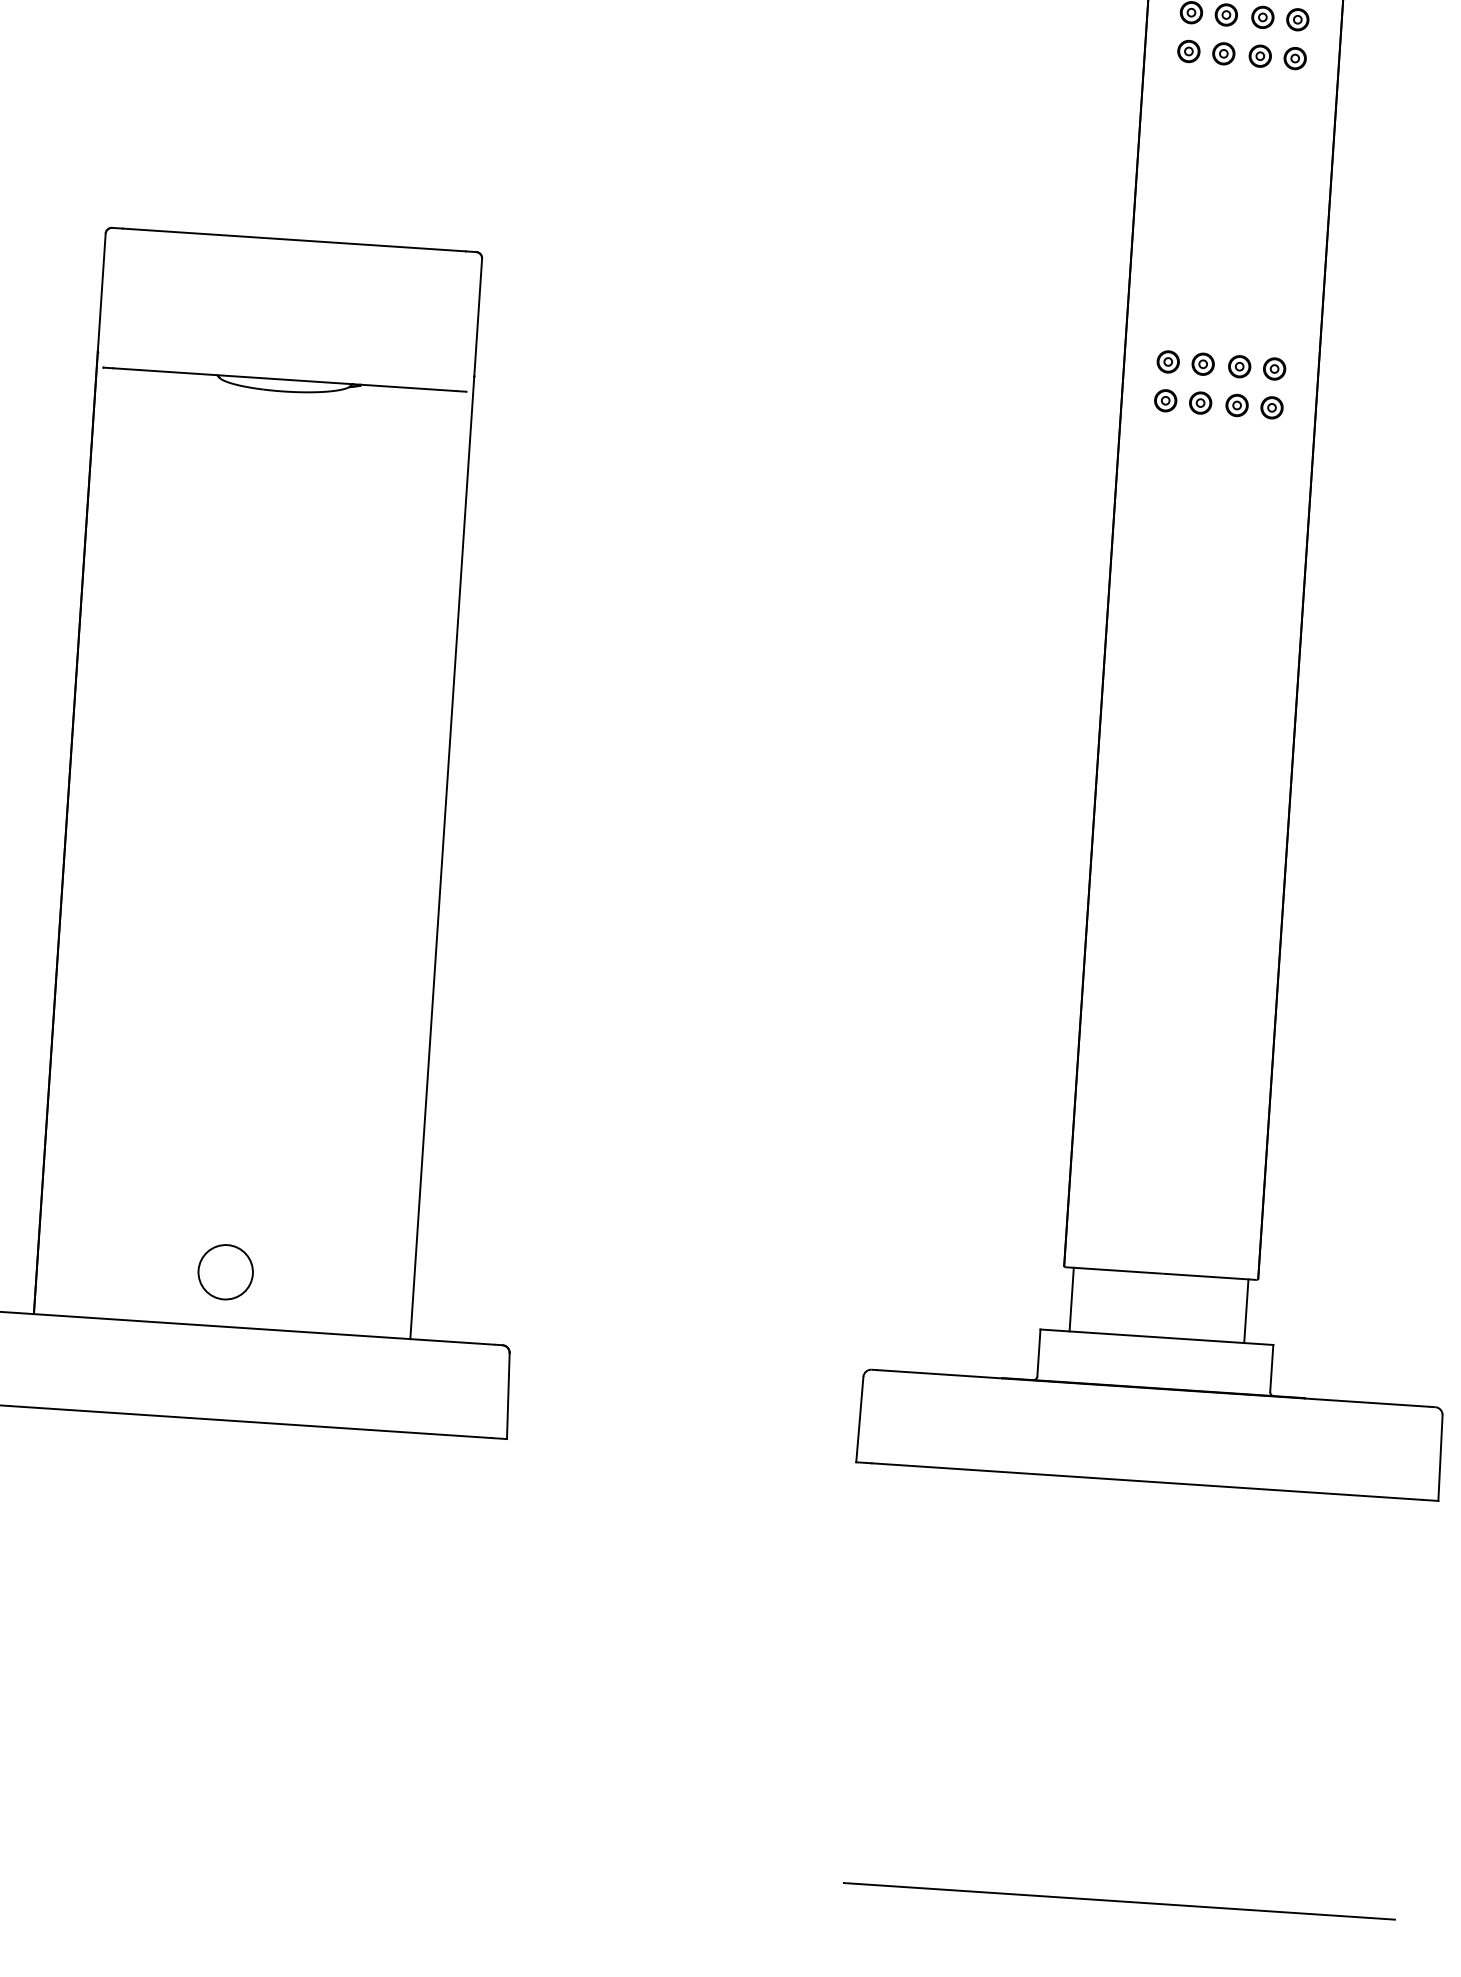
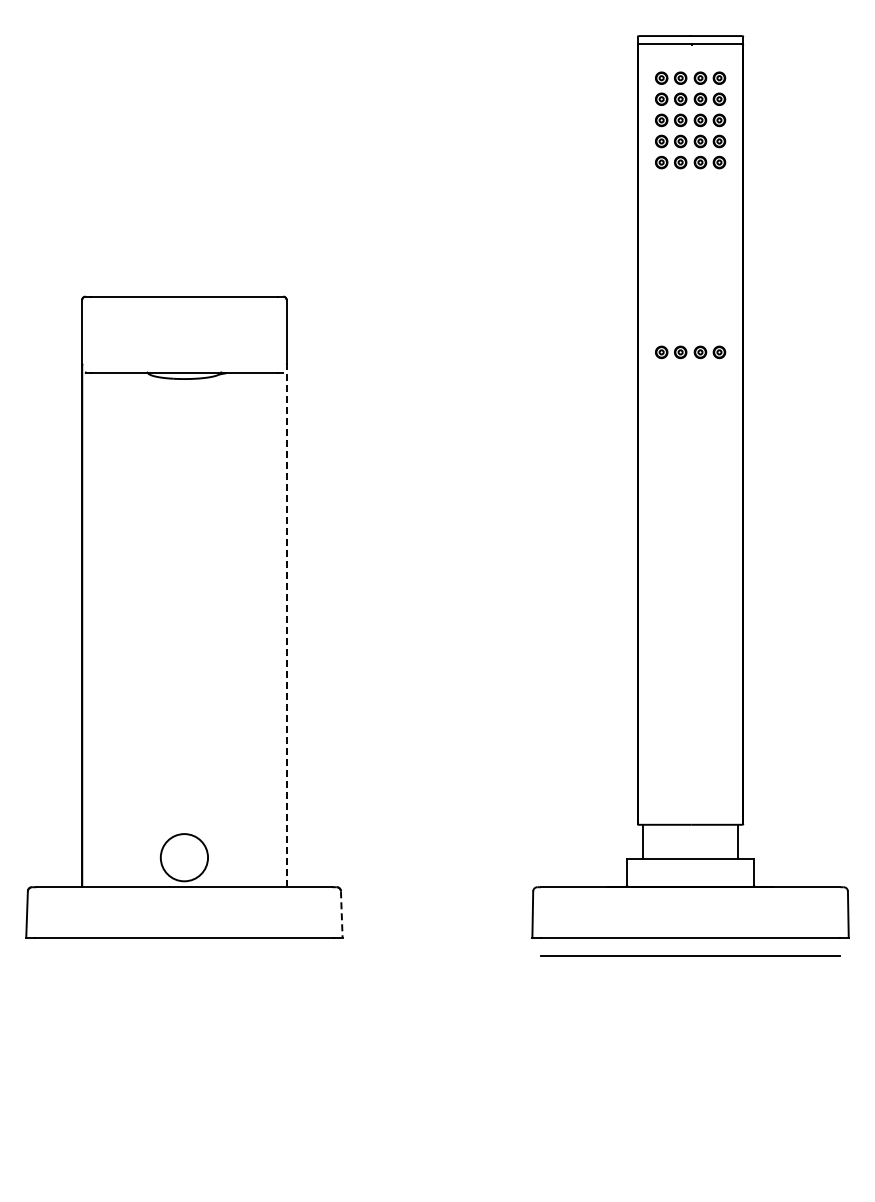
part: (1221, 364) -> (690, 330), removed
line: (441, 857) -> (286, 625), solid -> dashed
circle: (225, 1271) -> (184, 857), size x1.6
line: (507, 1397) -> (341, 915), solid -> dashed
line: (1119, 1900) -> (690, 955), moved

